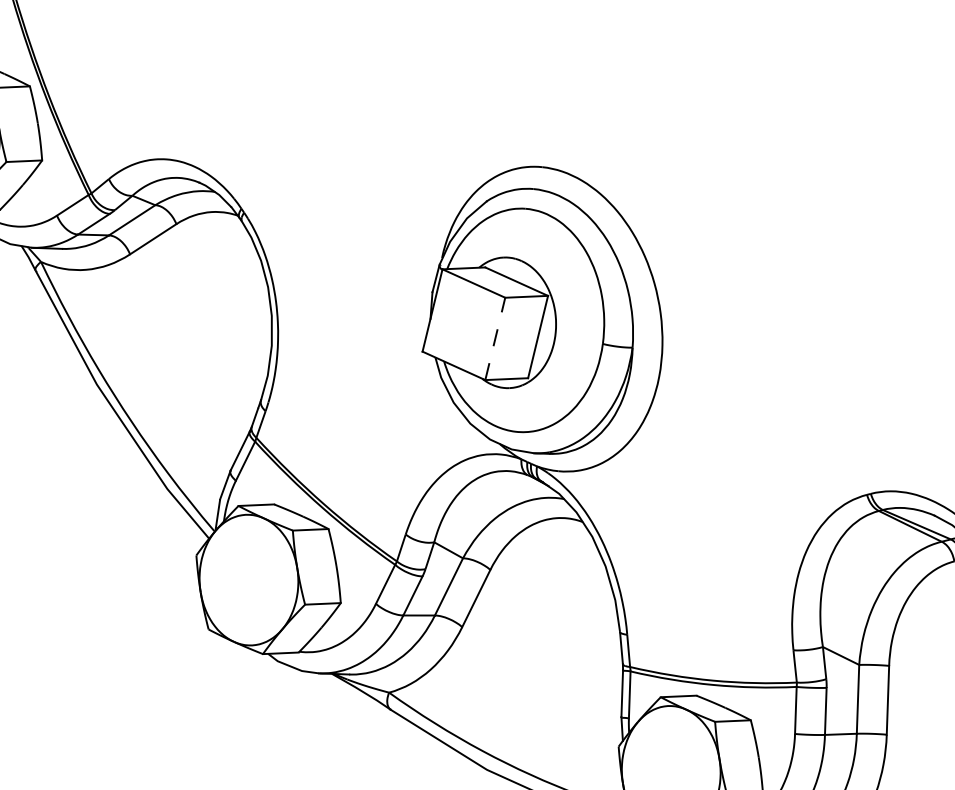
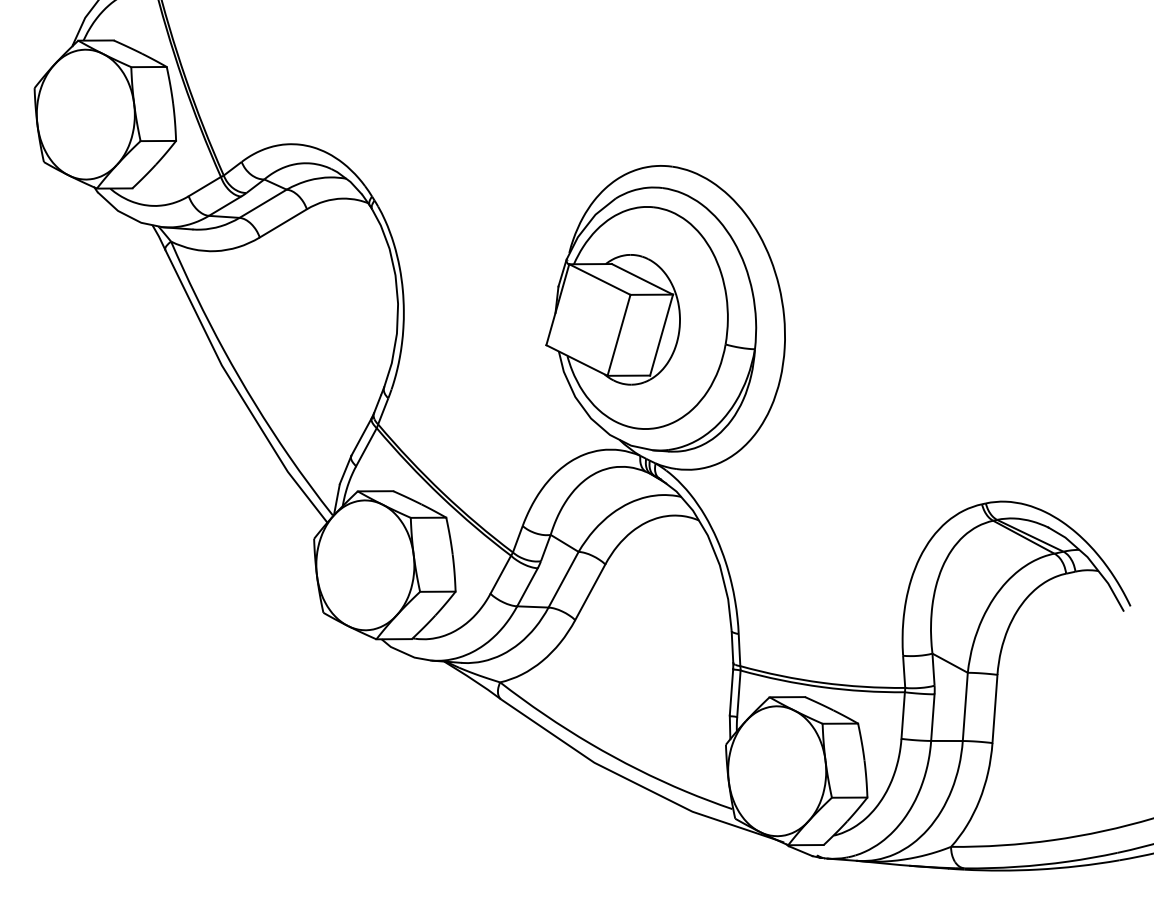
line: (495, 338) -> (619, 334), dashed -> solid

